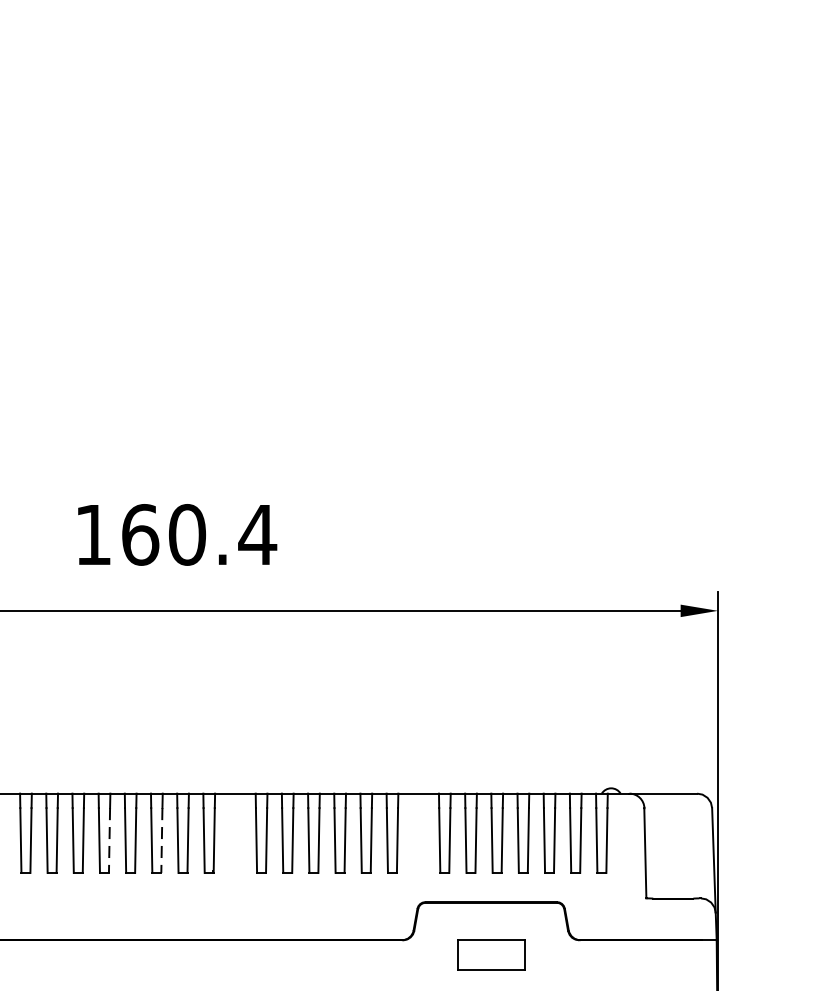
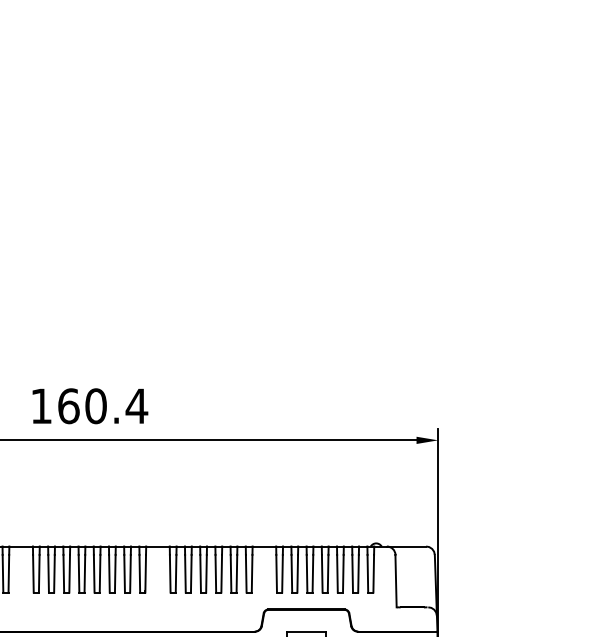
text: (177, 535) -> (90, 406), moved
line: (108, 840) -> (84, 573), dashed -> solid
line: (162, 840) -> (115, 573), dashed -> solid

